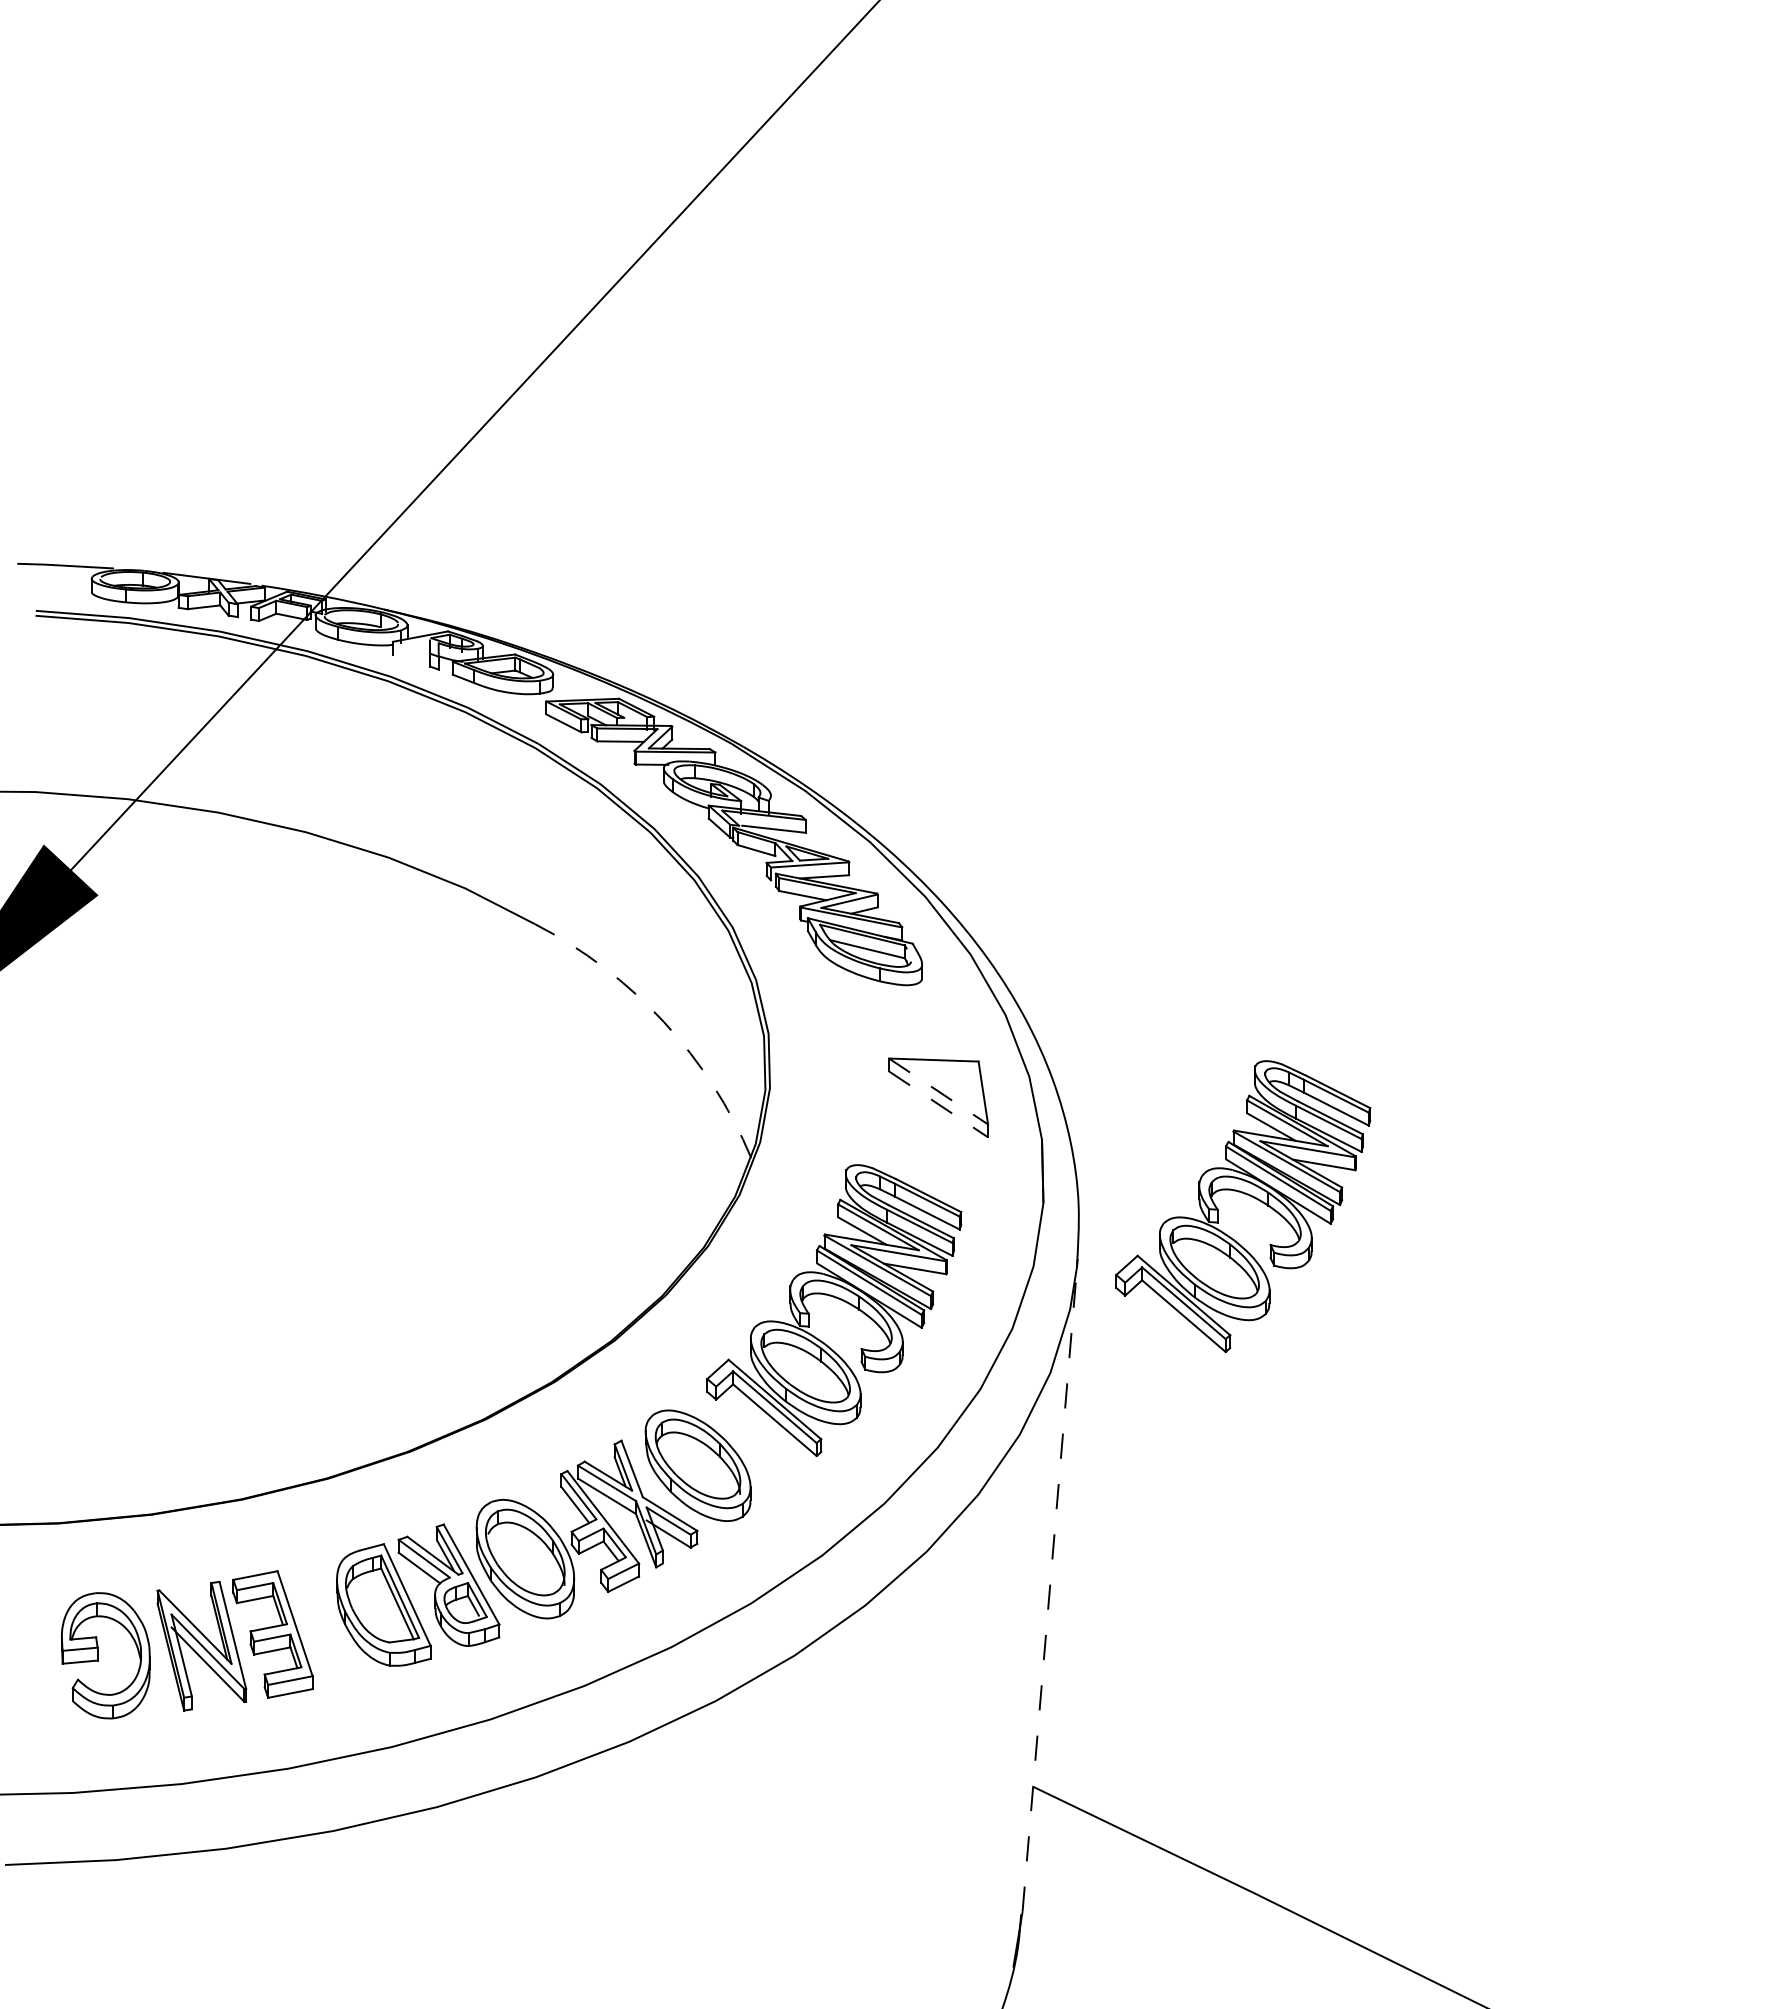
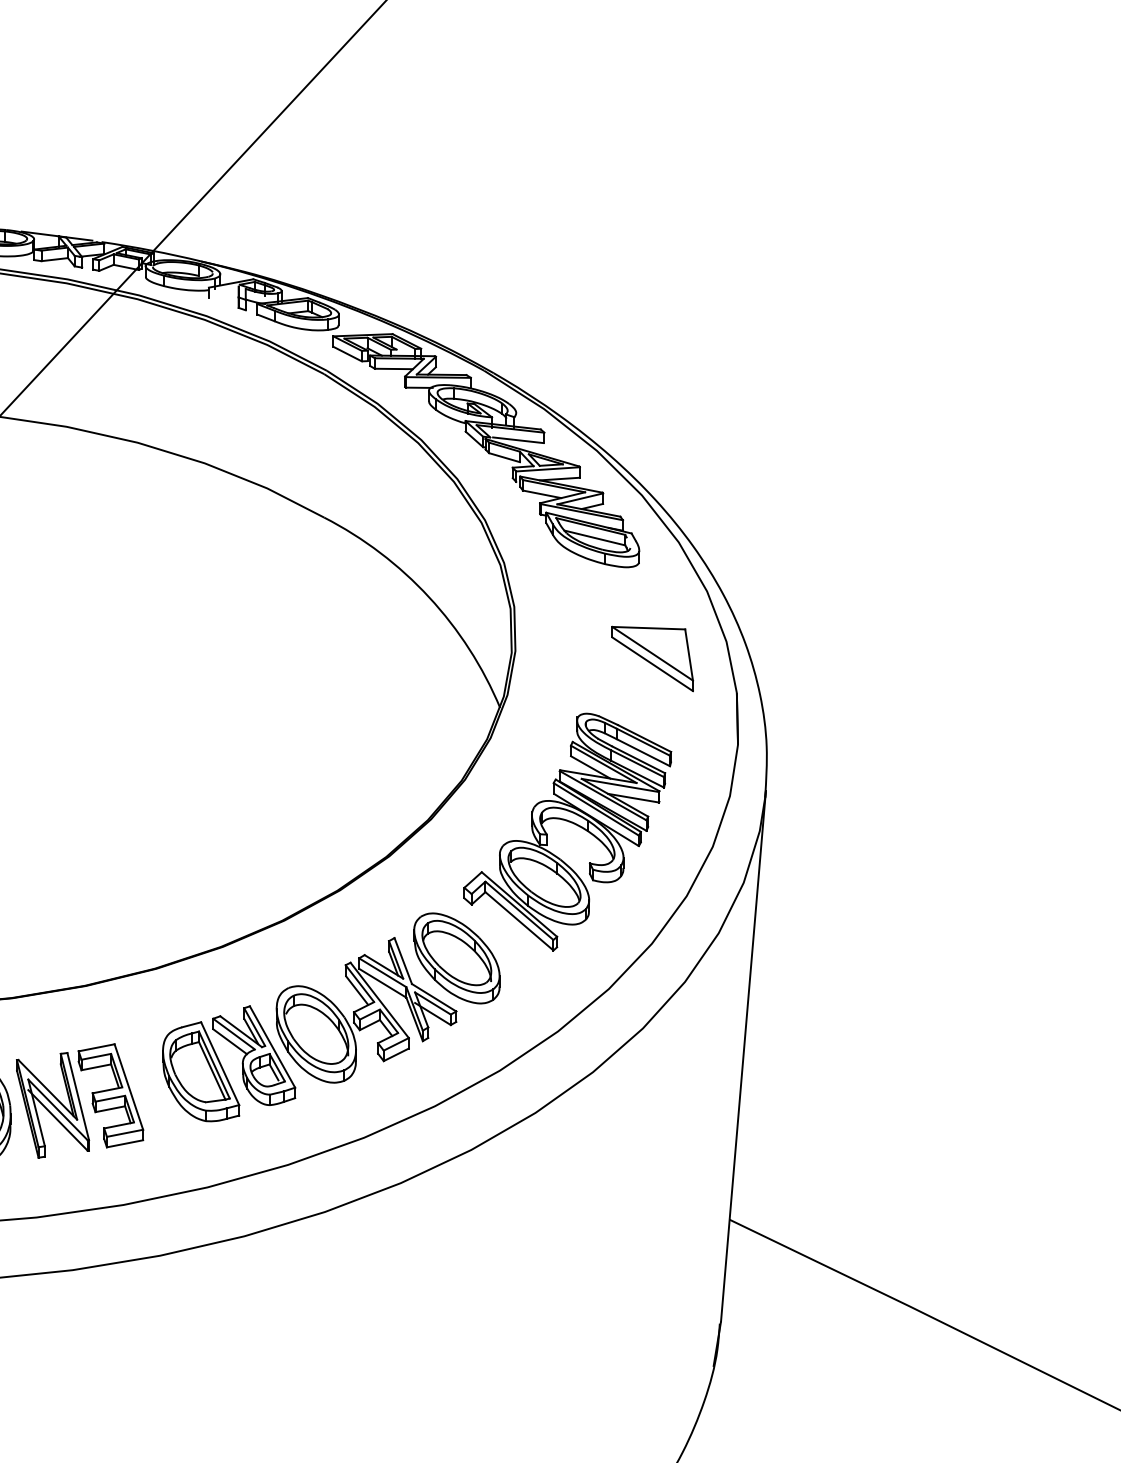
arc: (663, 1022) -> (428, 597), dashed -> solid
line: (938, 1091) -> (652, 653), dashed -> solid
line: (938, 1104) -> (652, 664), dashed -> solid
part: (1249, 1196) -> (905, 739), removed
line: (1050, 1585) -> (743, 1055), dashed -> solid

